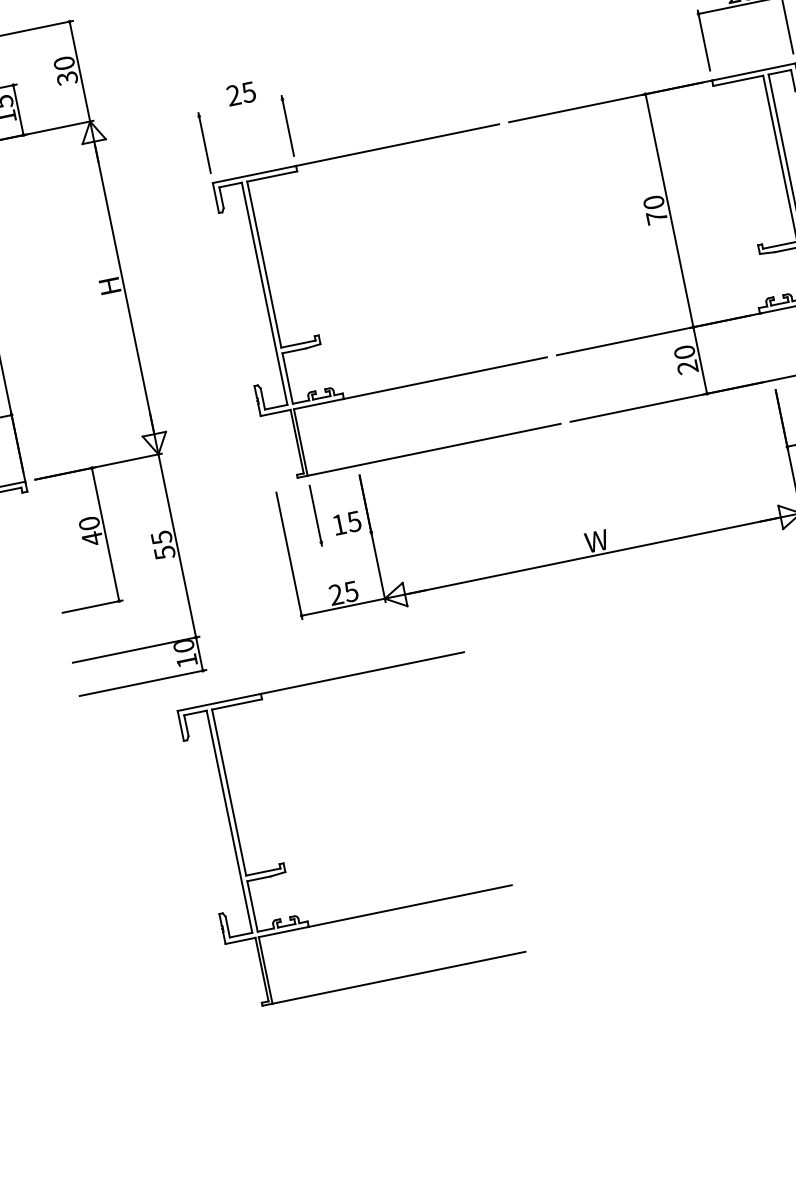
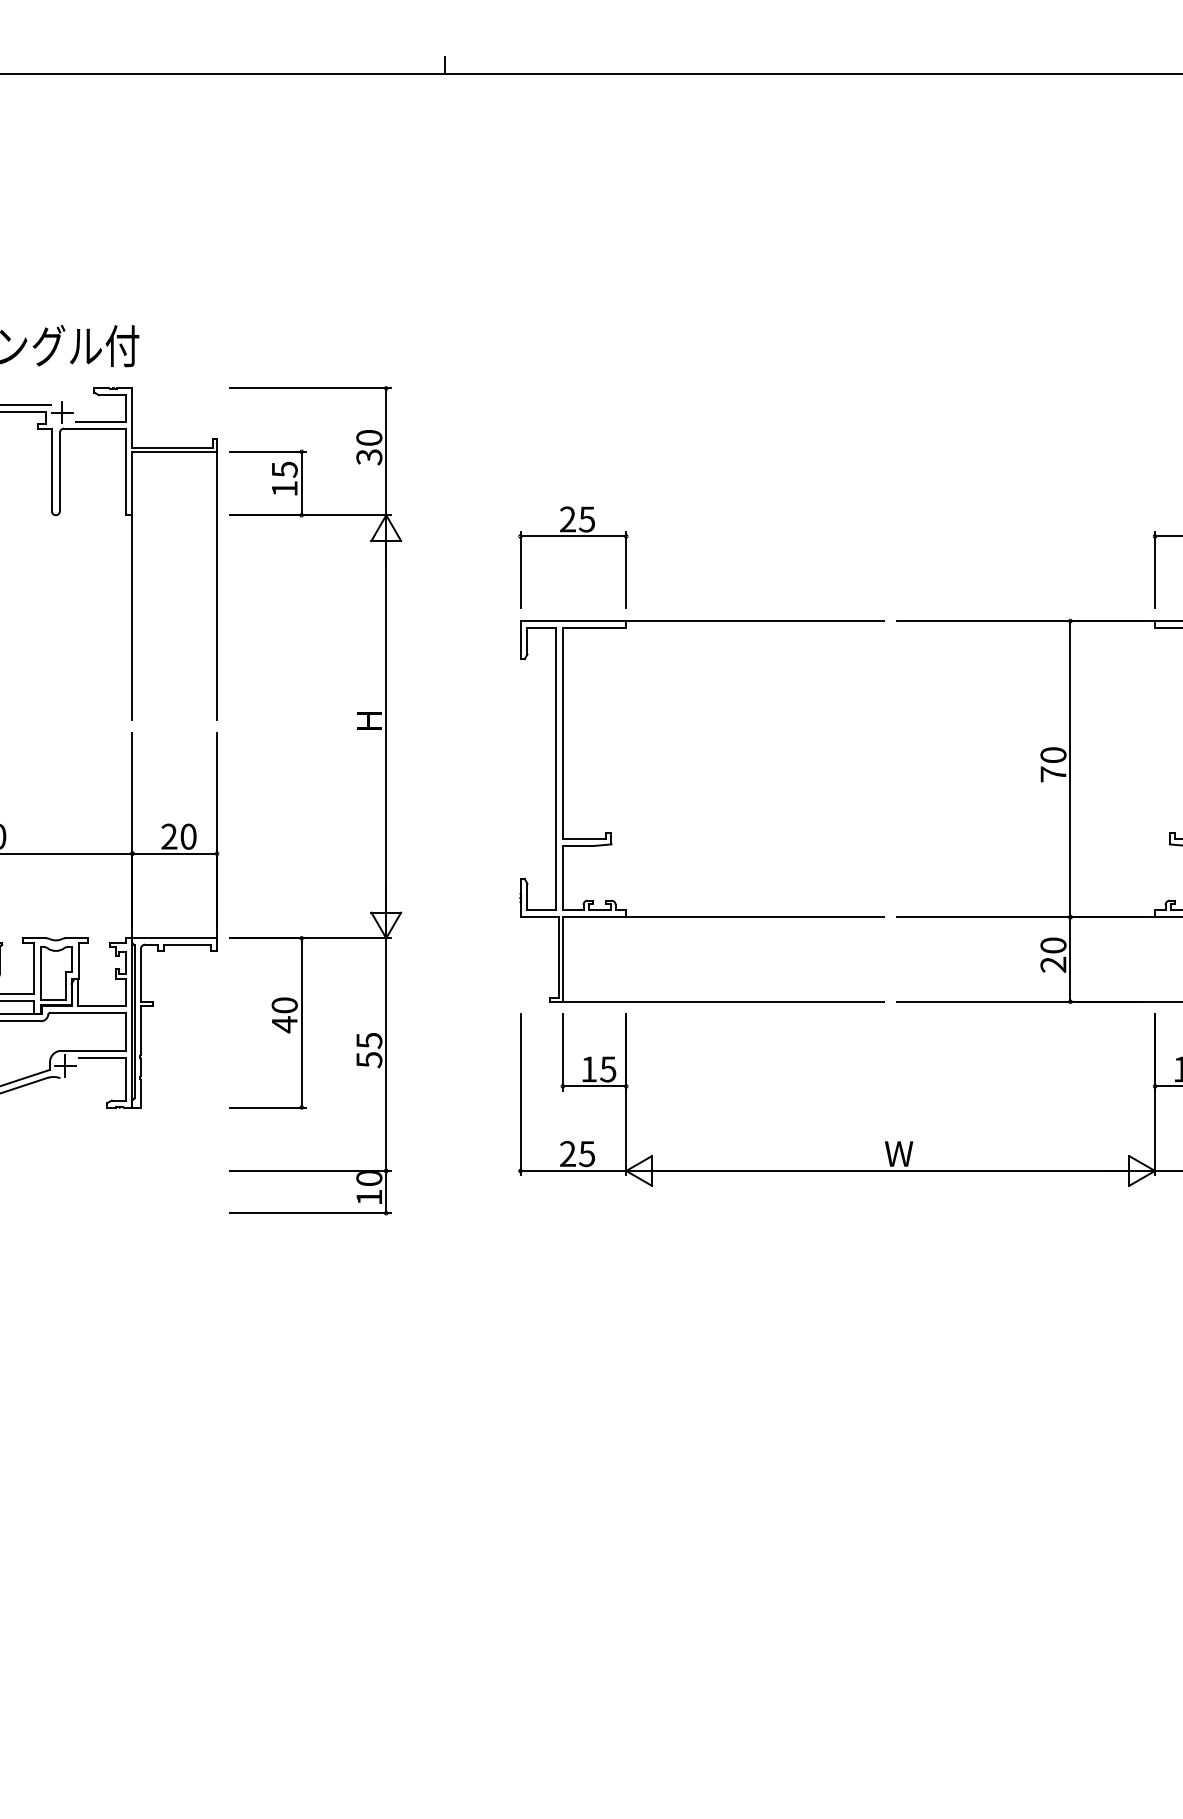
line: (240, 107) -> (573, 536), added
line: (346, 537) -> (594, 1086), added
part: (283, 862) -> (436, 1467), removed

